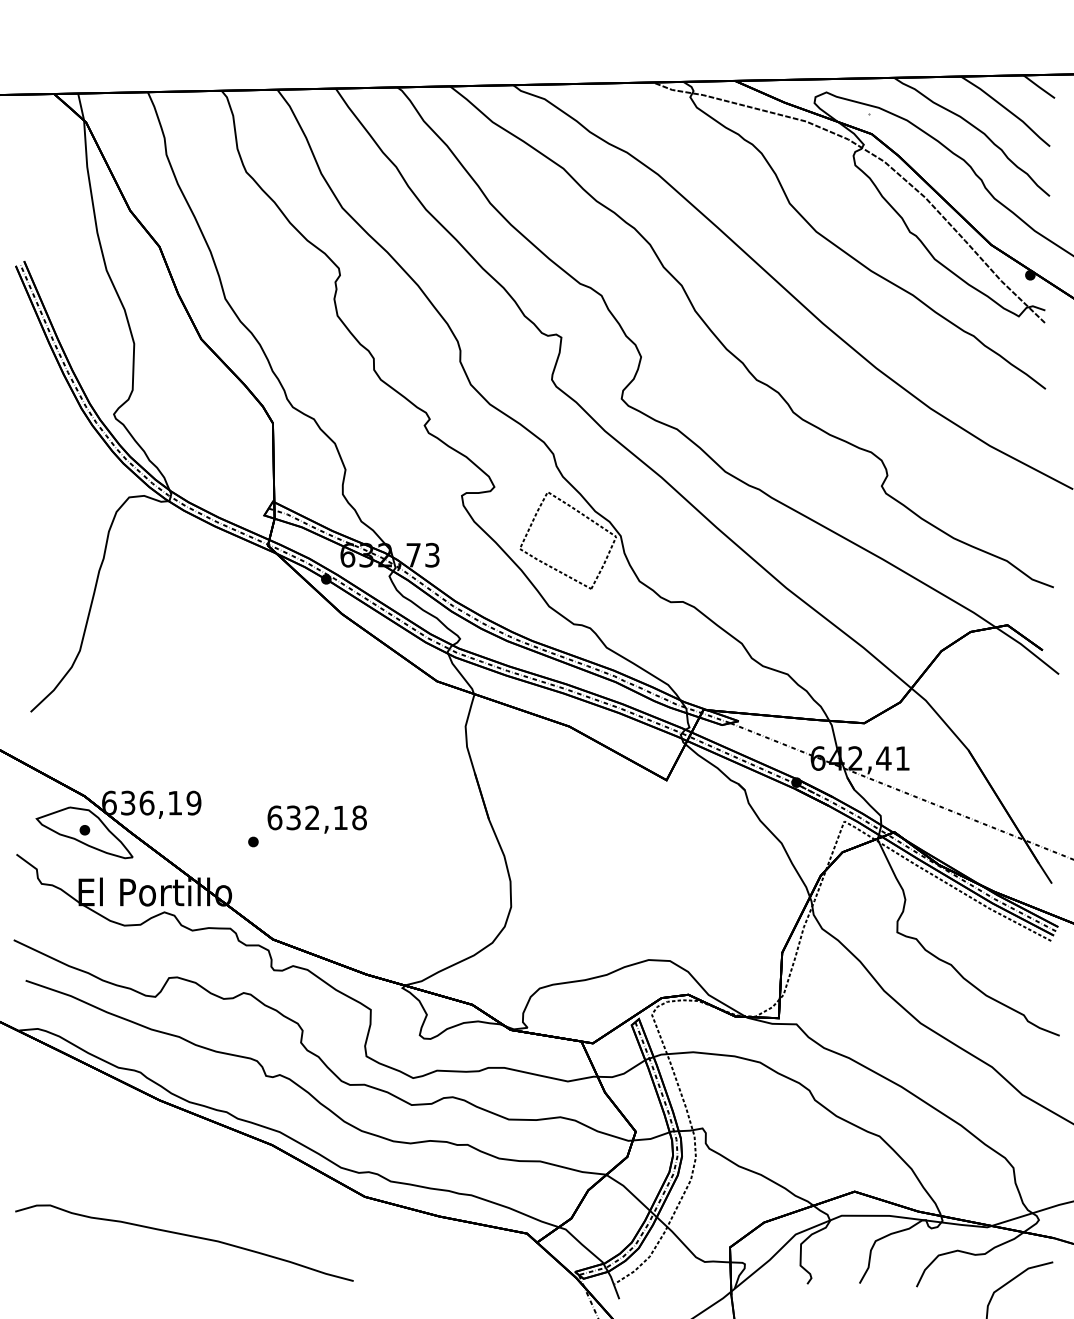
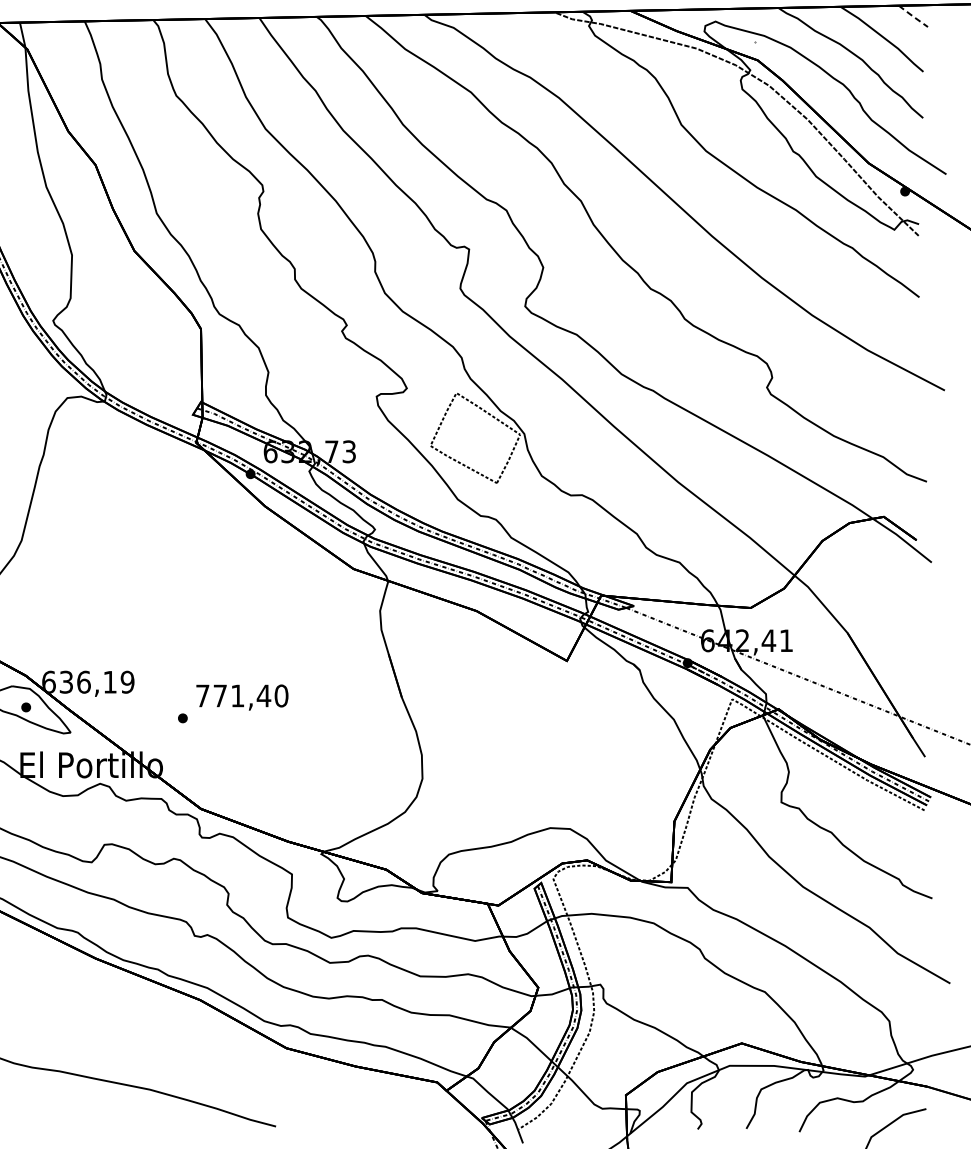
line: (1039, 87) -> (913, 16), solid -> dashed
text: (316, 817) -> (241, 695), 632,18 -> 771,40

